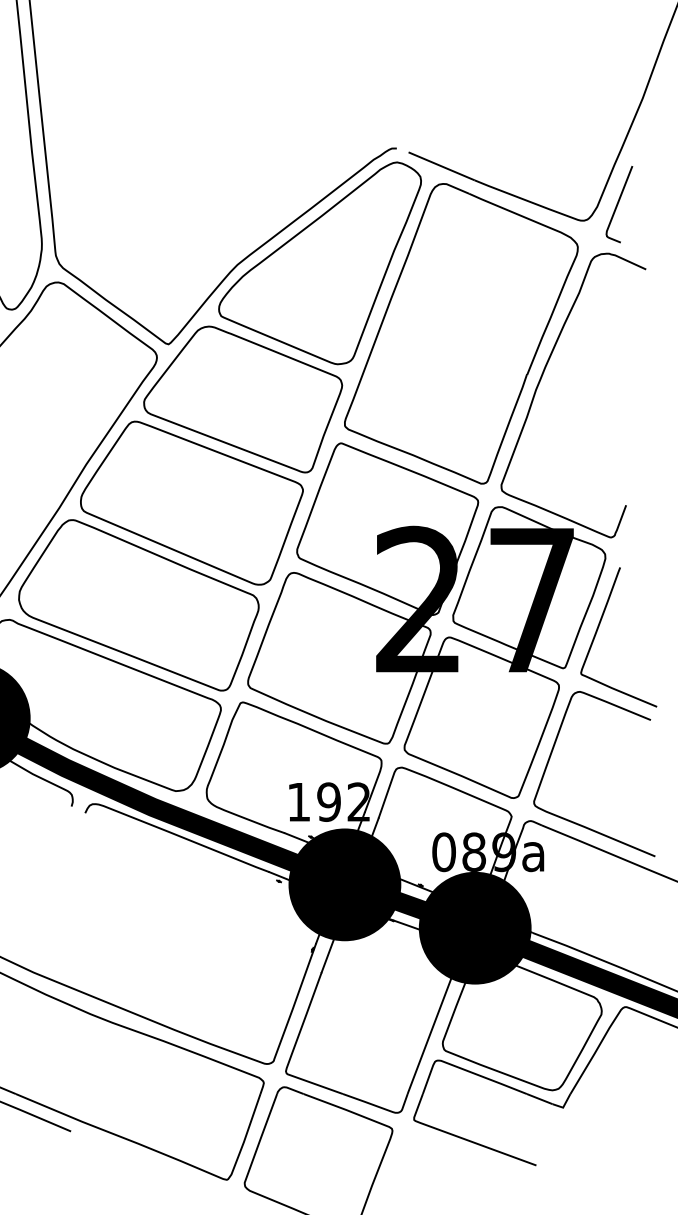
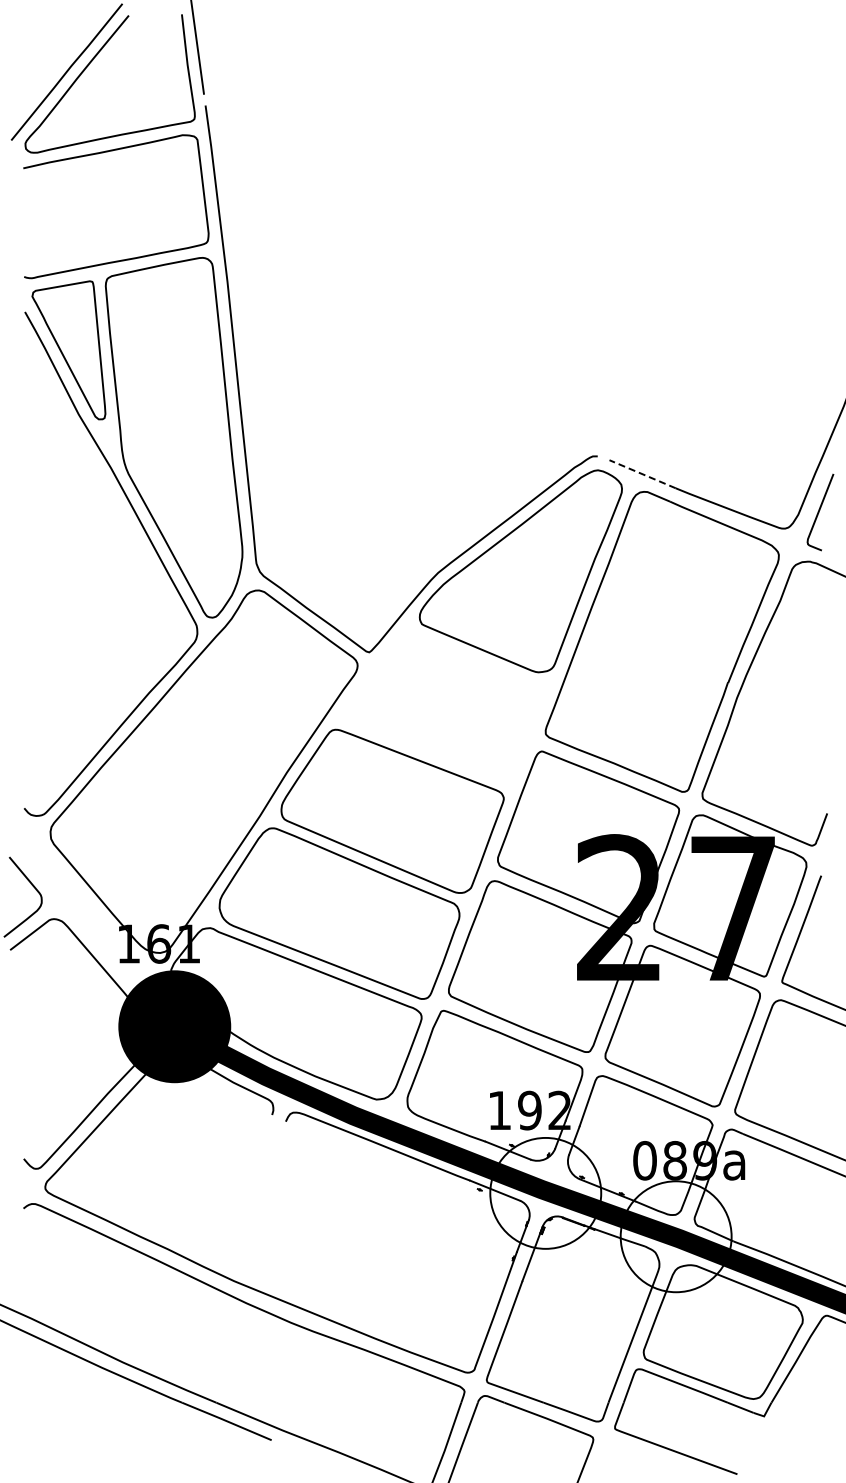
line: (441, 166) -> (642, 474), solid -> dashed
part: (242, 399) -> (443, 707), removed
fill: (344, 883) -> (545, 1192), removed
fill: (474, 927) -> (675, 1236), removed

